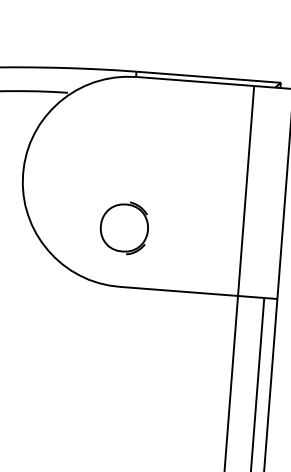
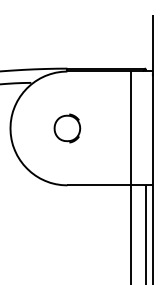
part: (124, 228) -> (67, 128), moved

